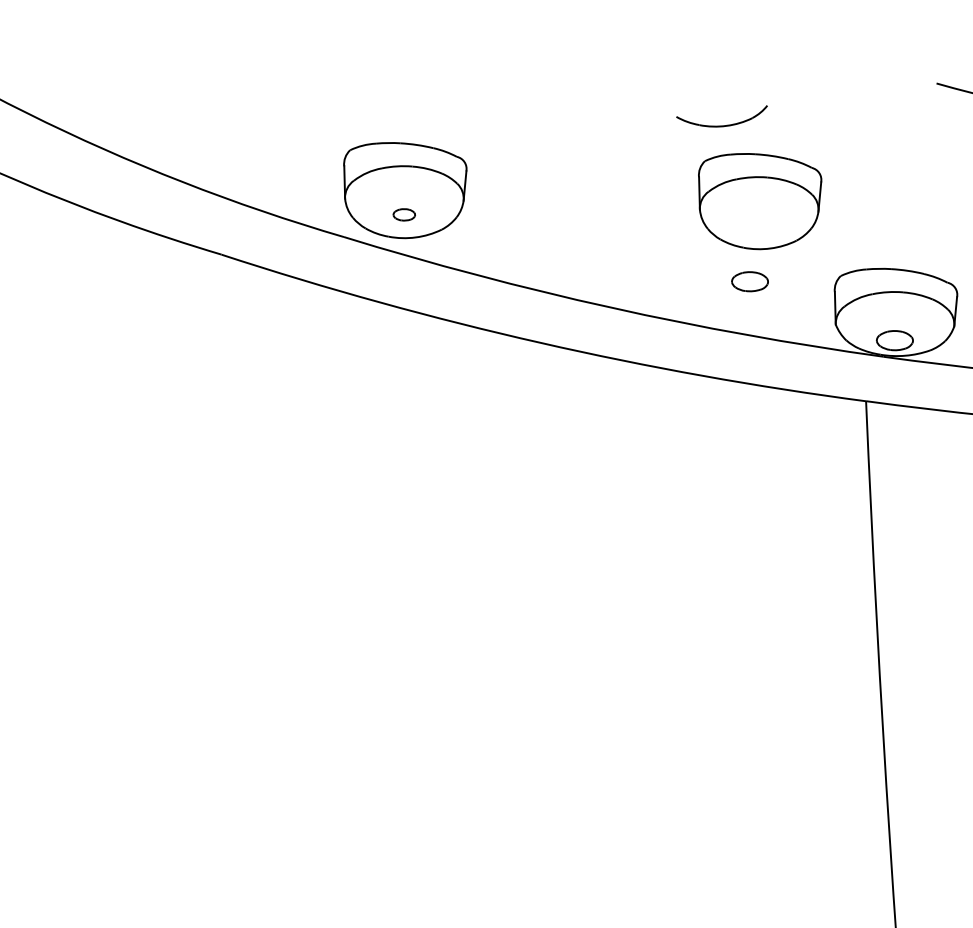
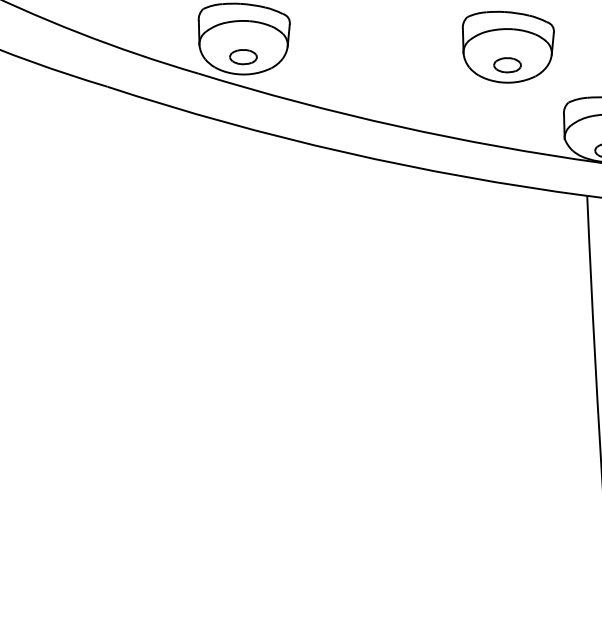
part: (404, 214) -> (243, 56), size x1.67
part: (749, 281) -> (507, 65), moved

